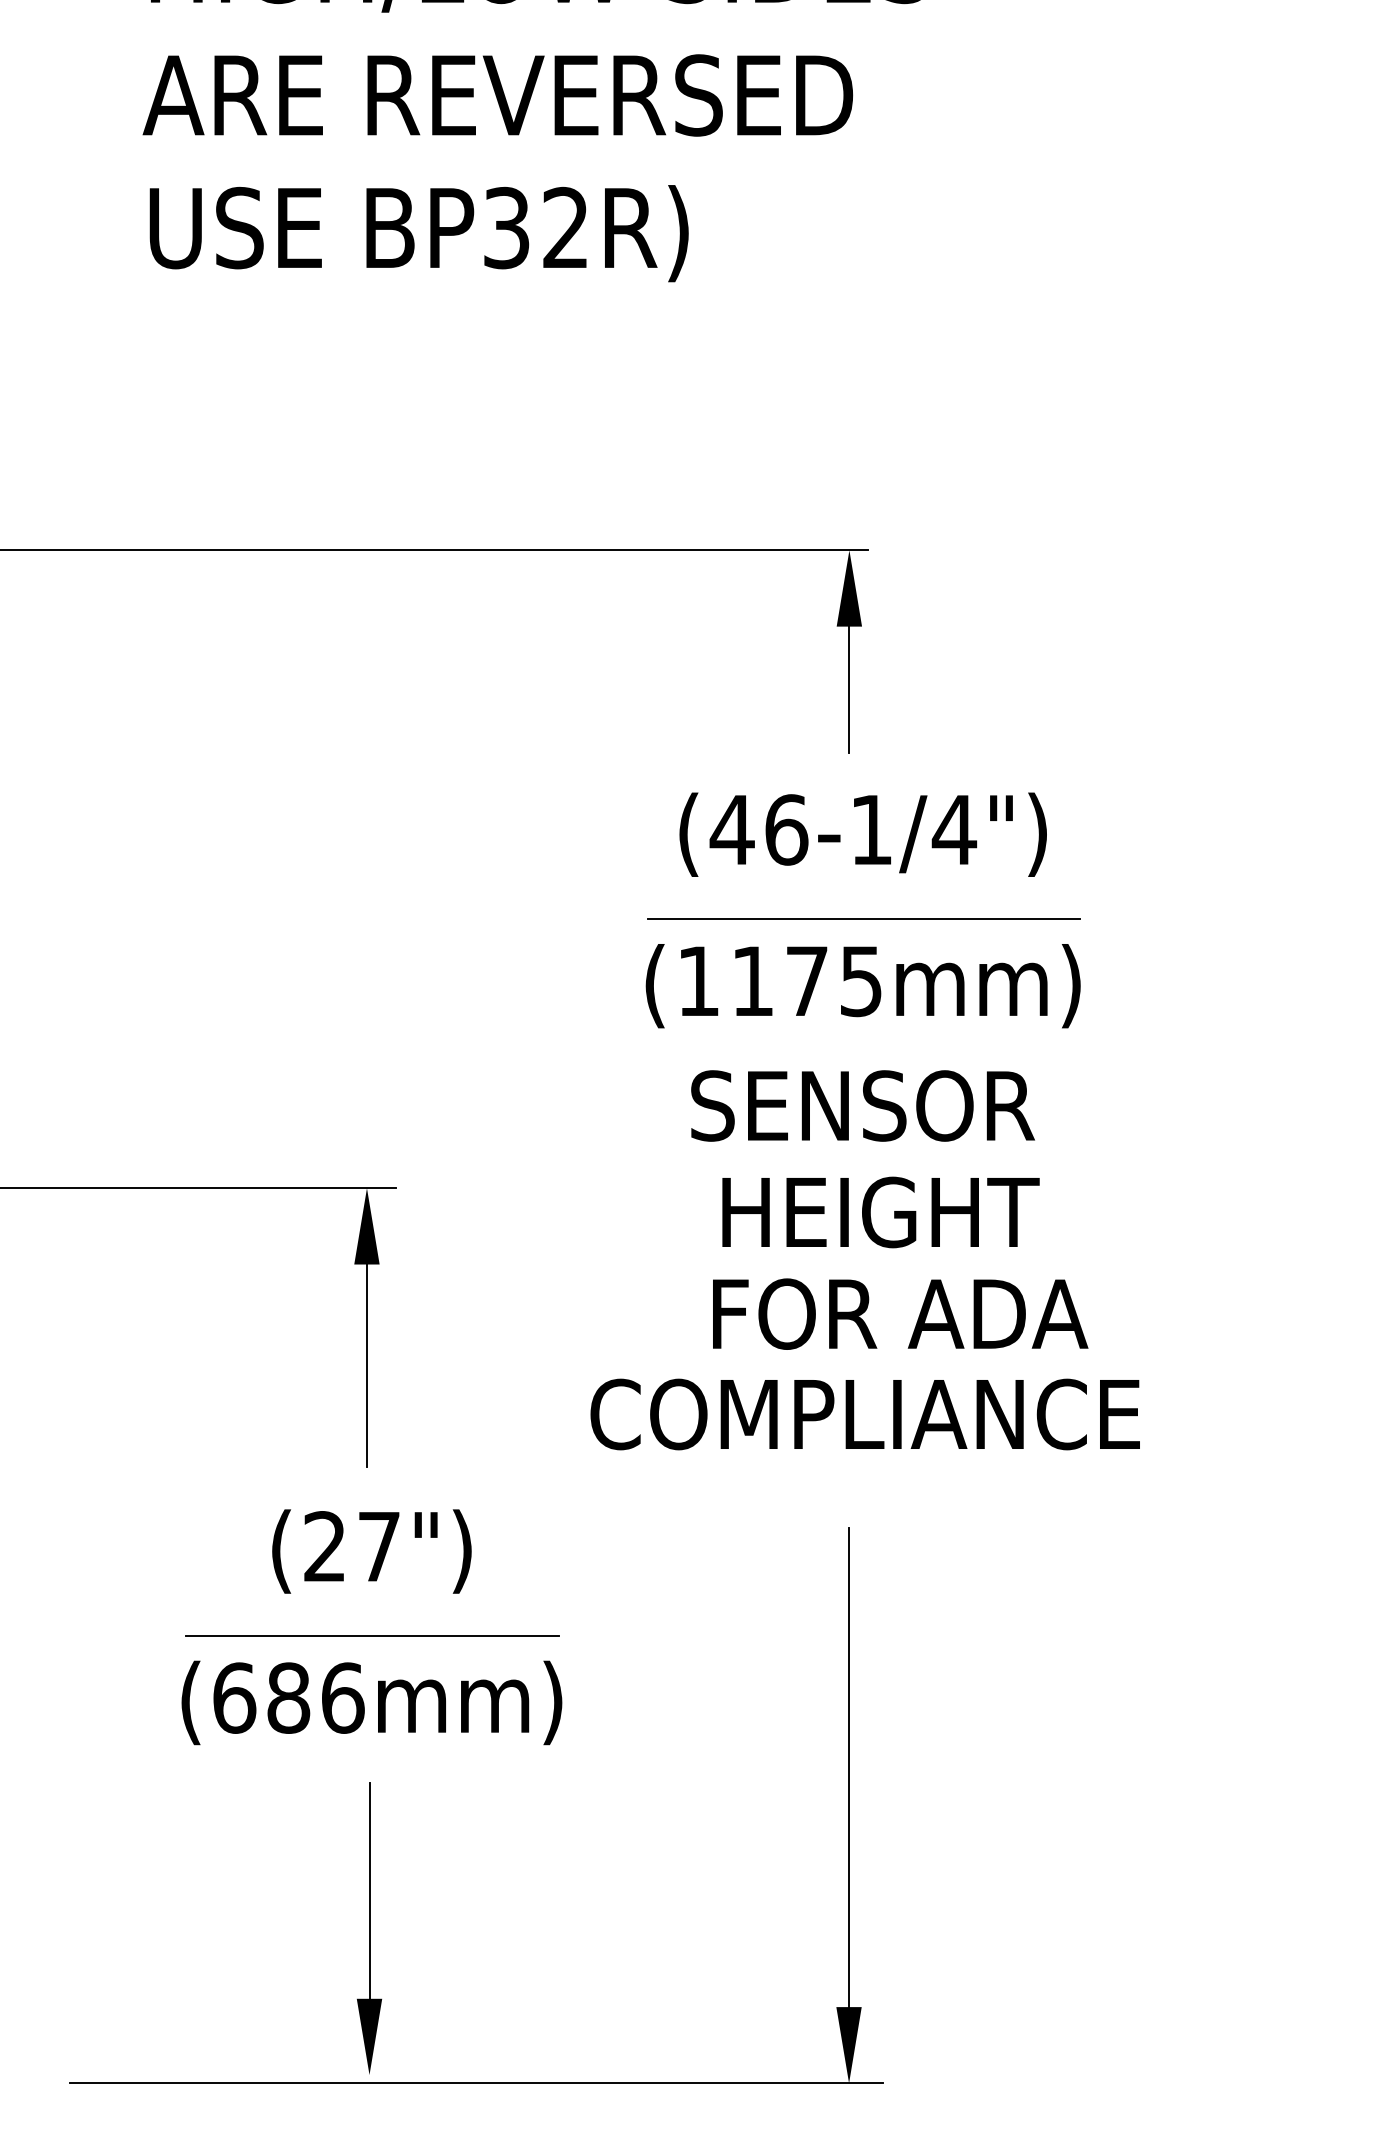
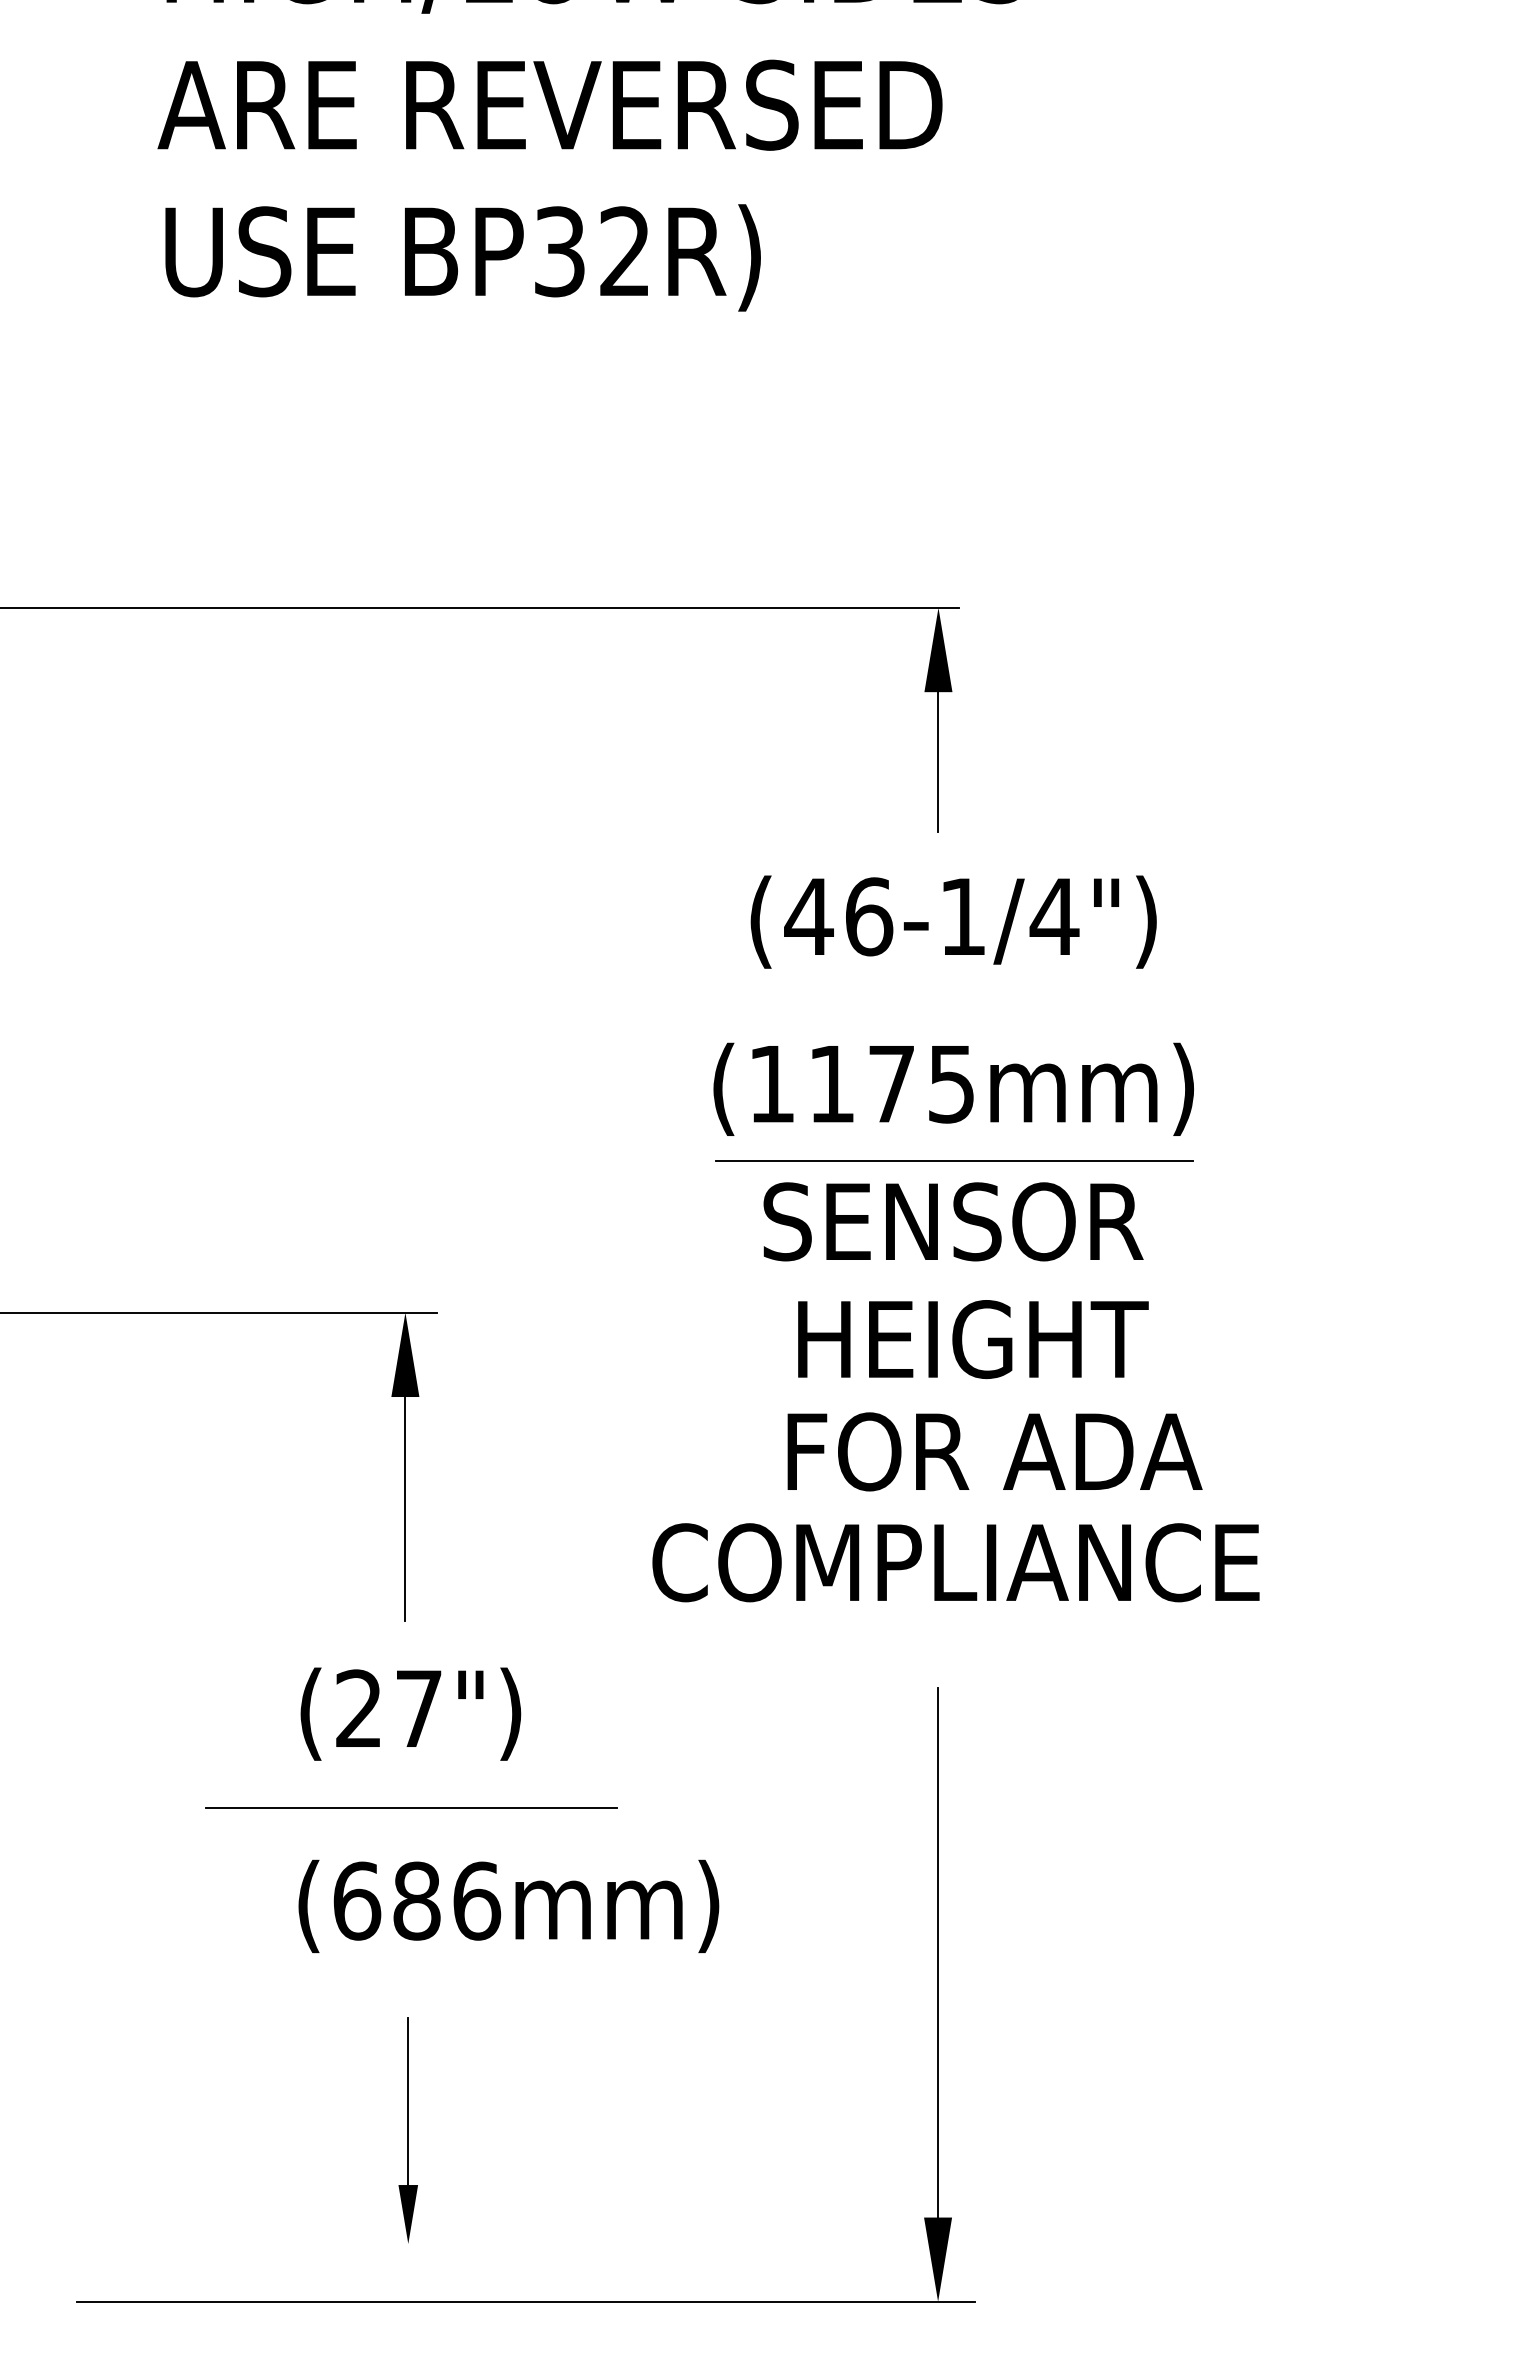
line: (863, 919) -> (954, 1160), moved
text: (371, 1702) -> (508, 1905), moved
part: (369, 1928) -> (408, 2130), size x0.7

